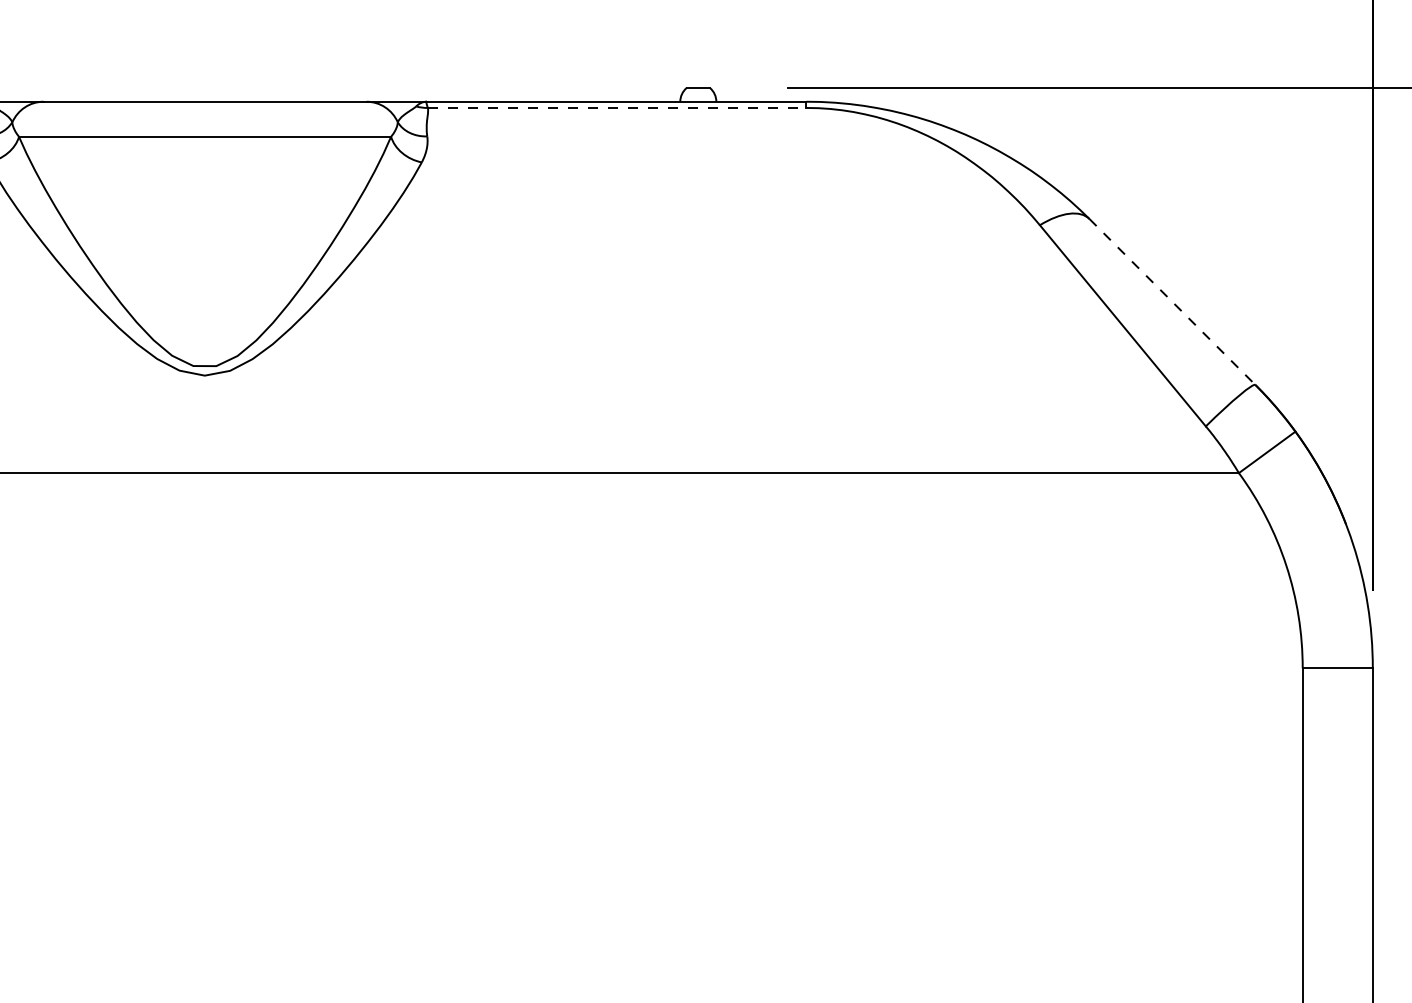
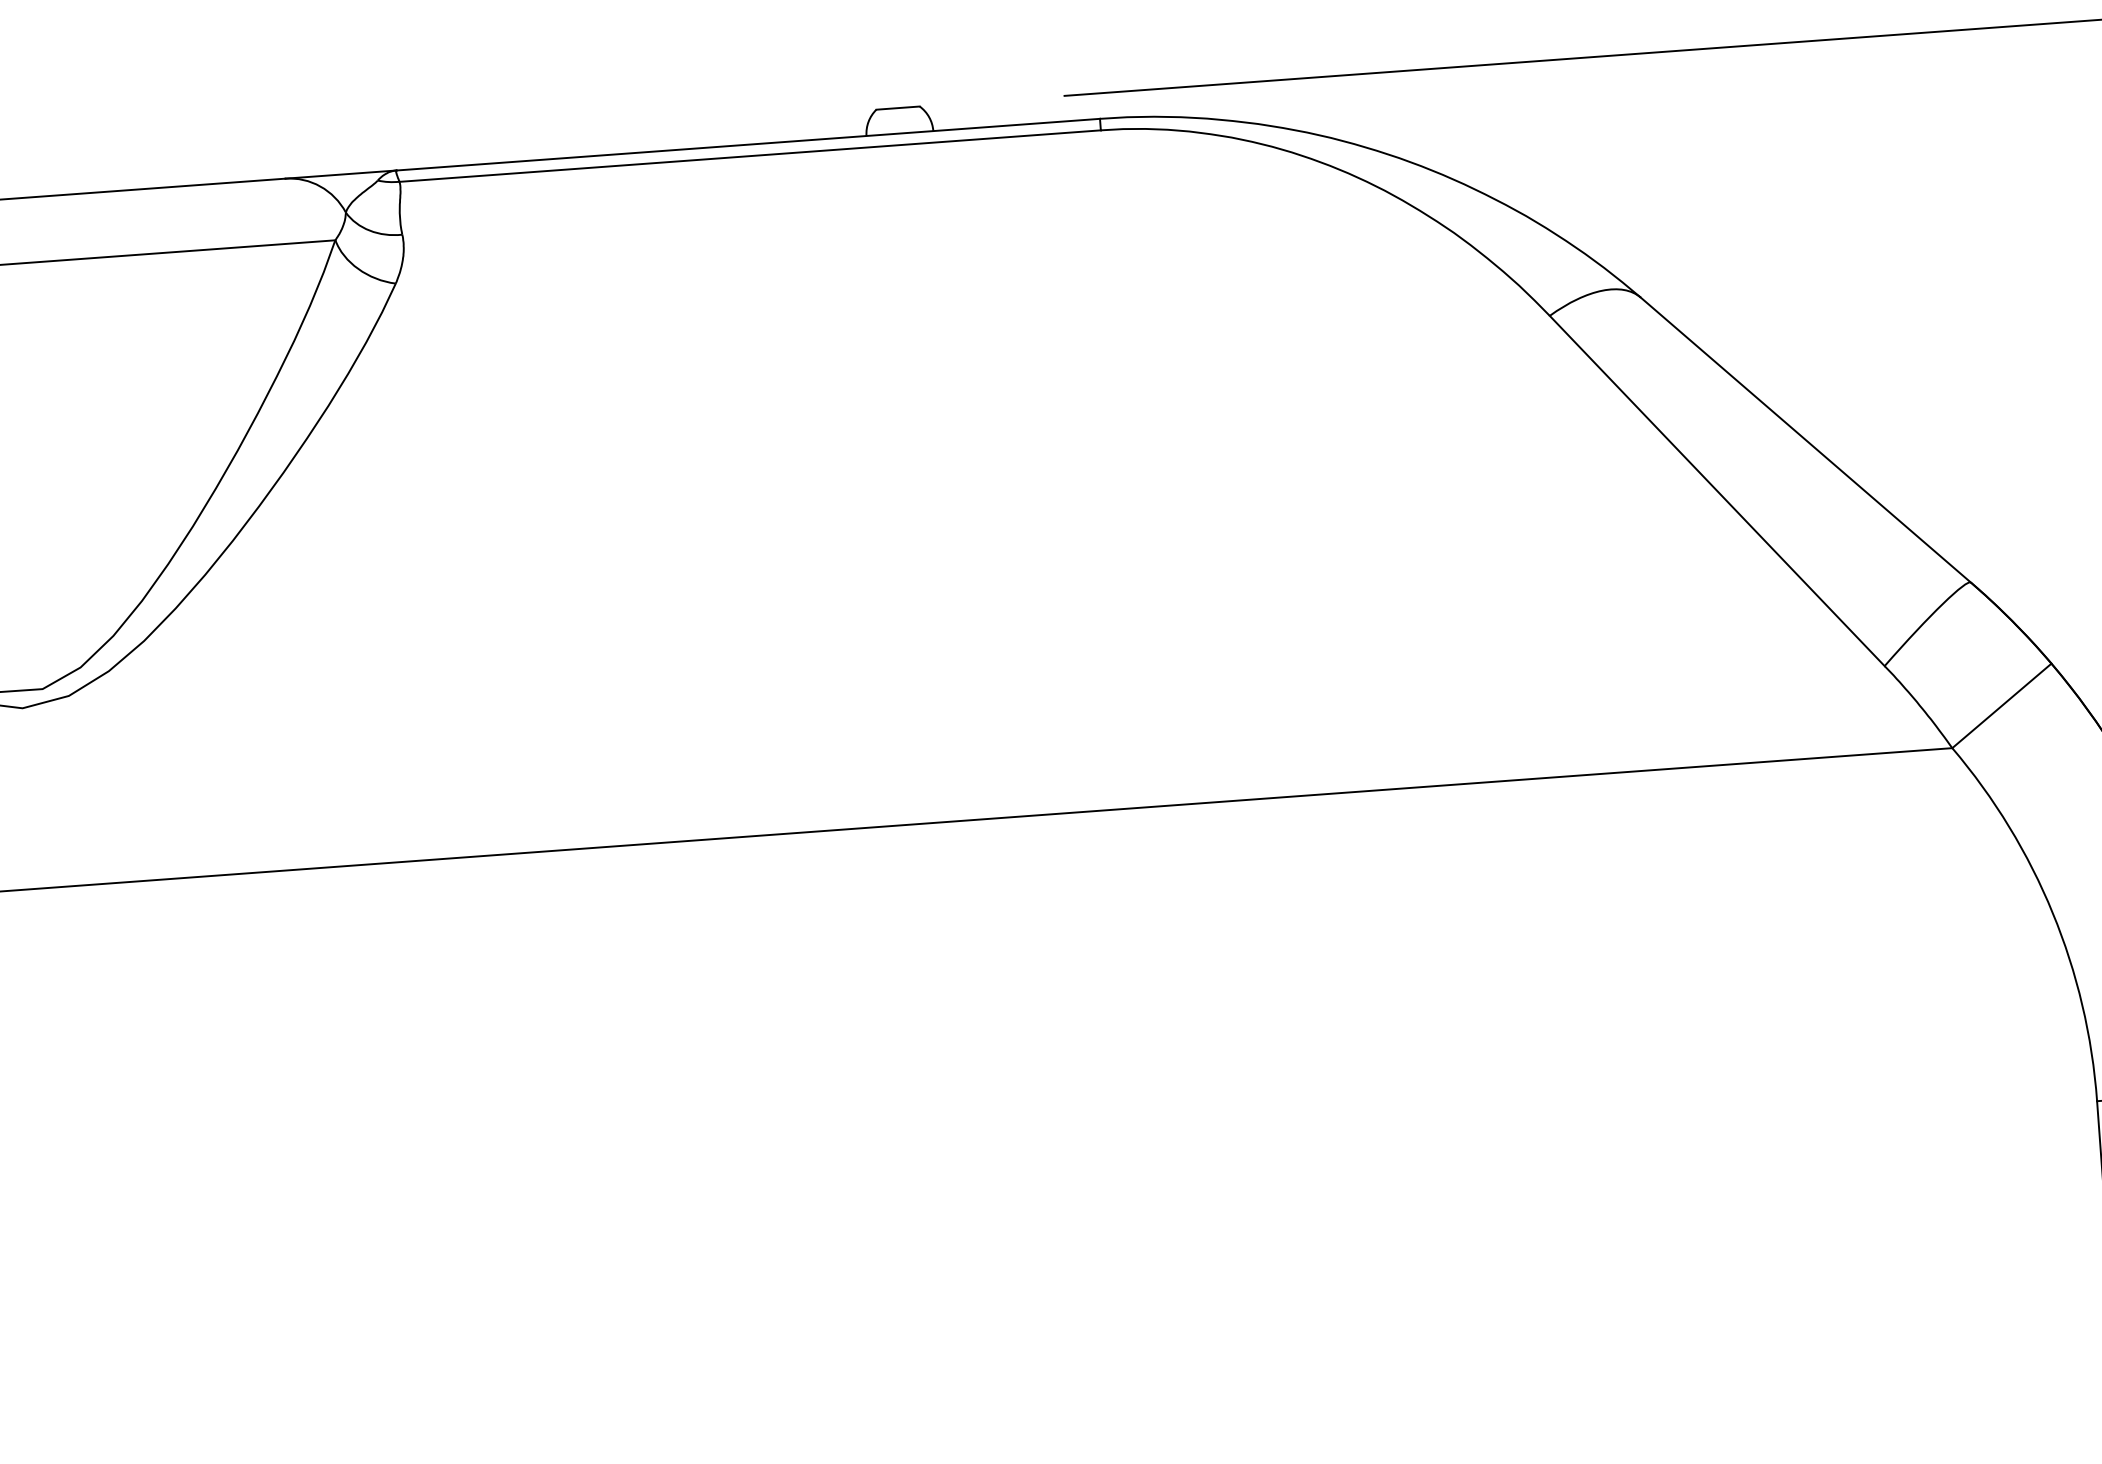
line: (617, 107) -> (750, 155), dashed -> solid
line: (1172, 302) -> (1805, 441), dashed -> solid

